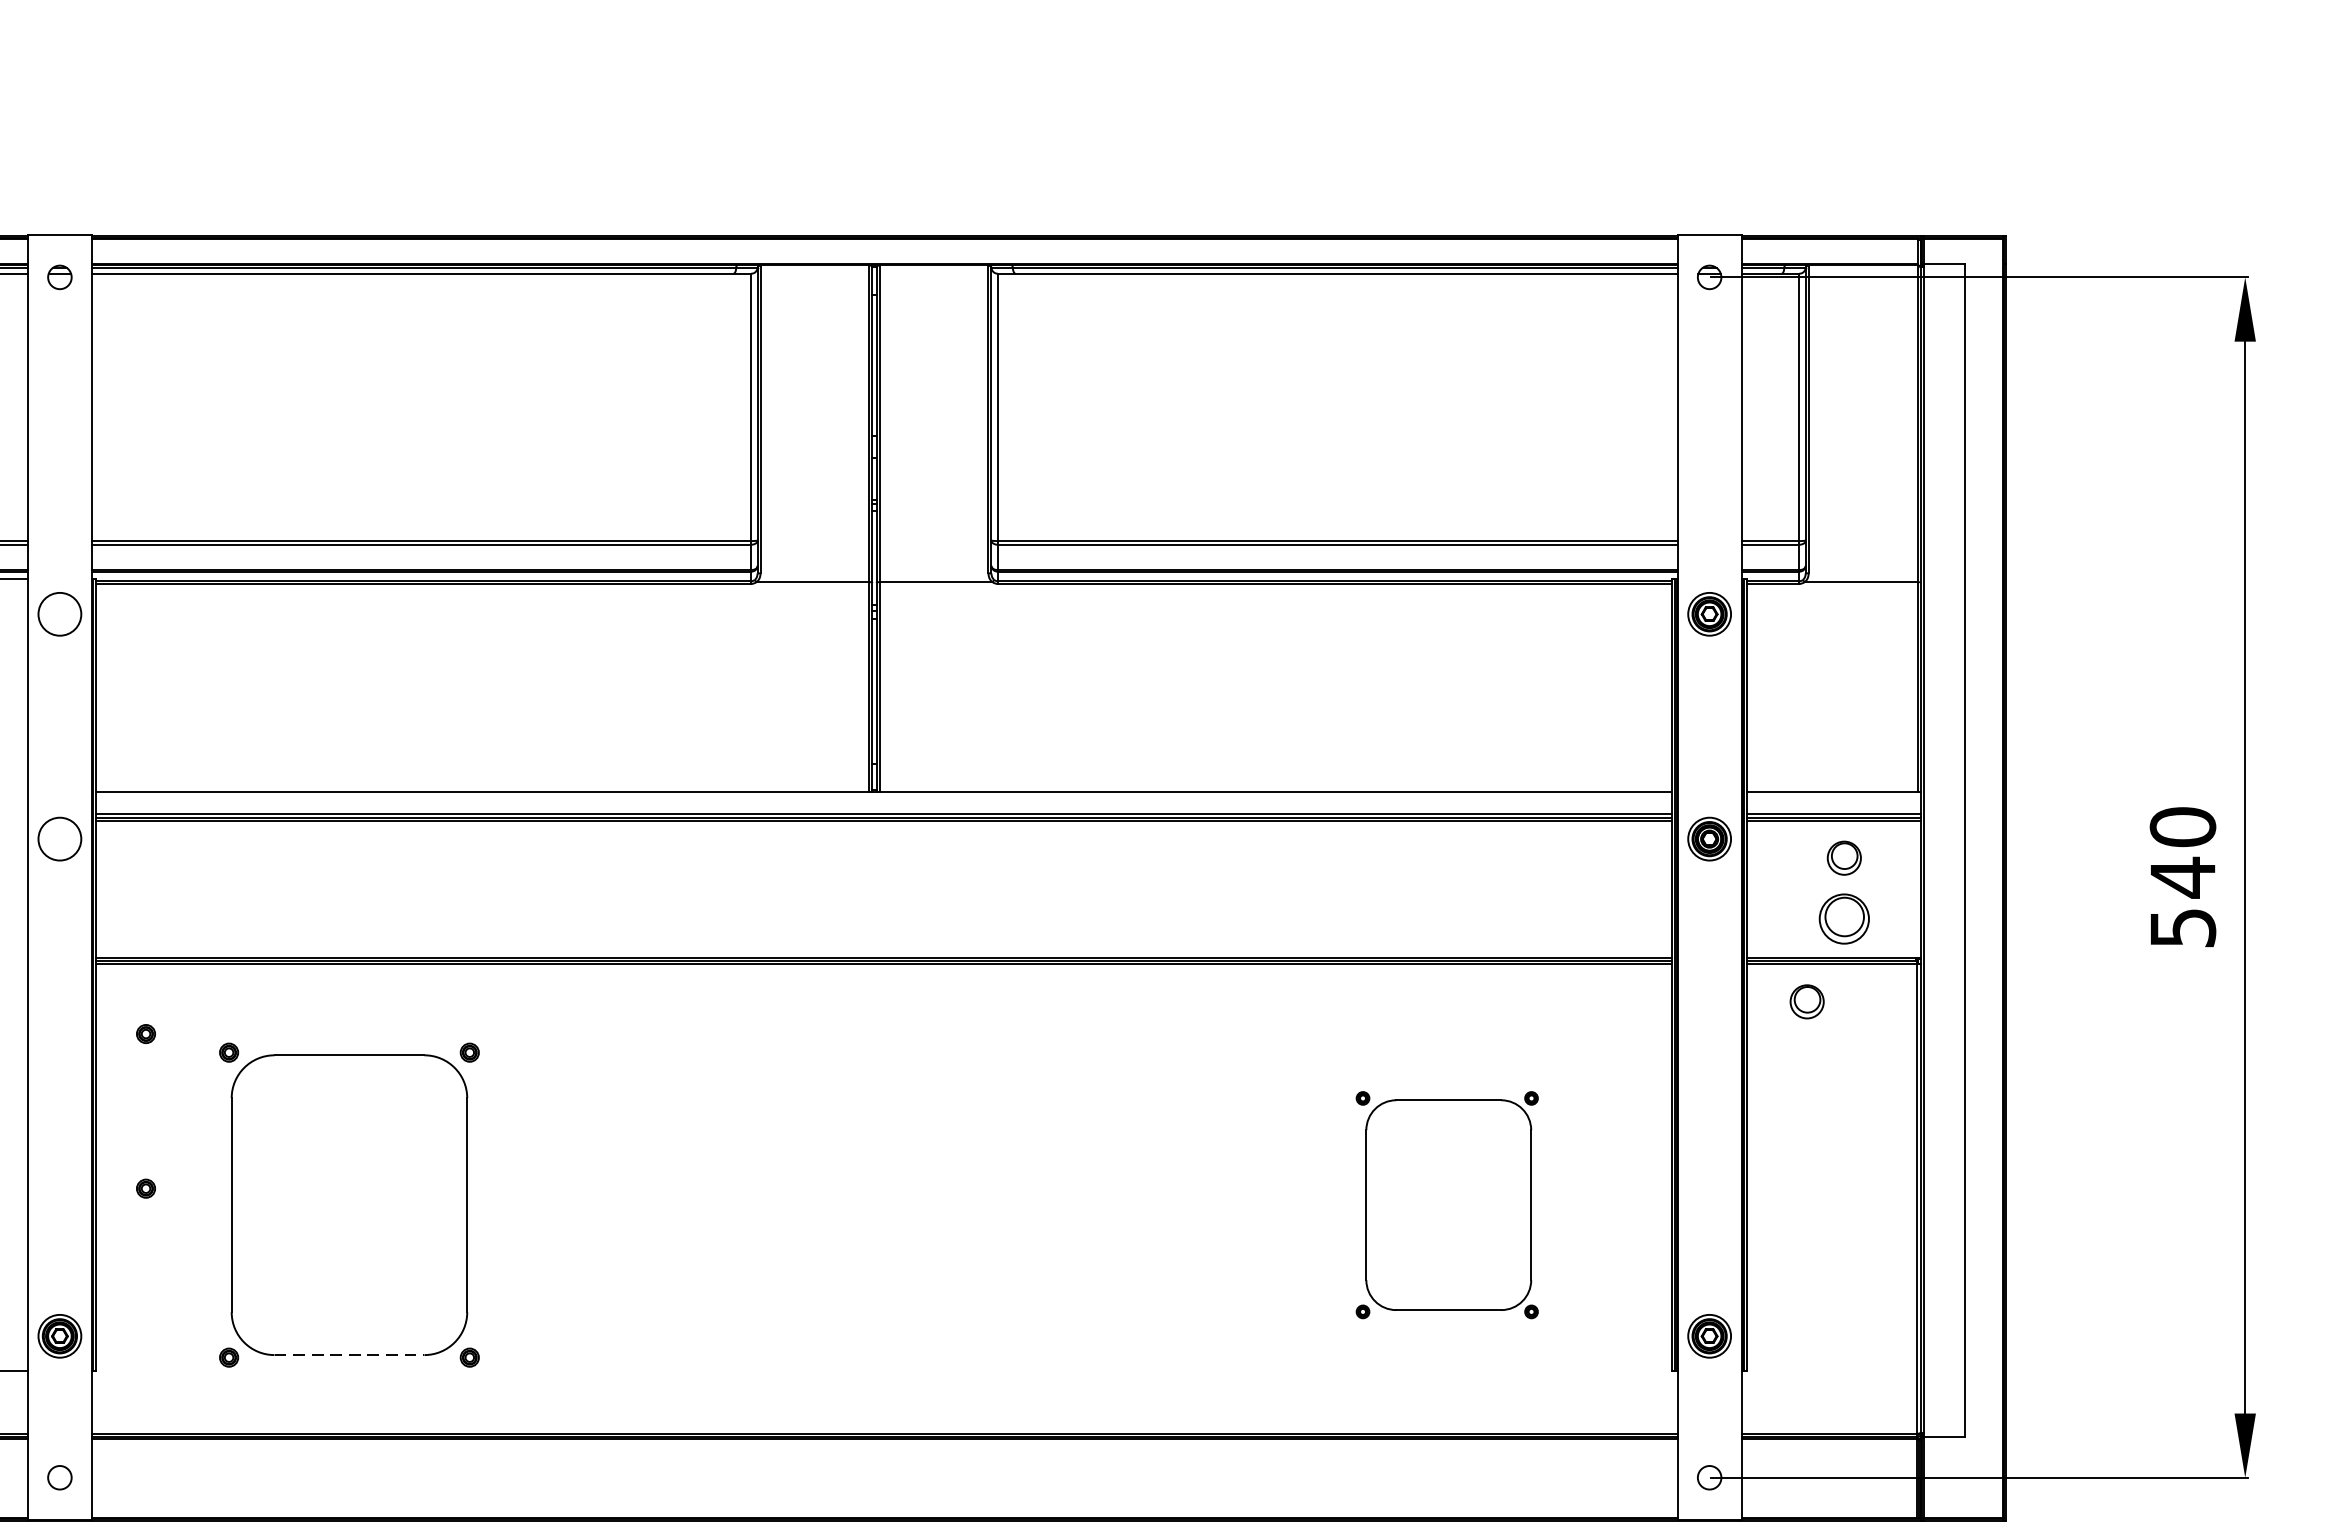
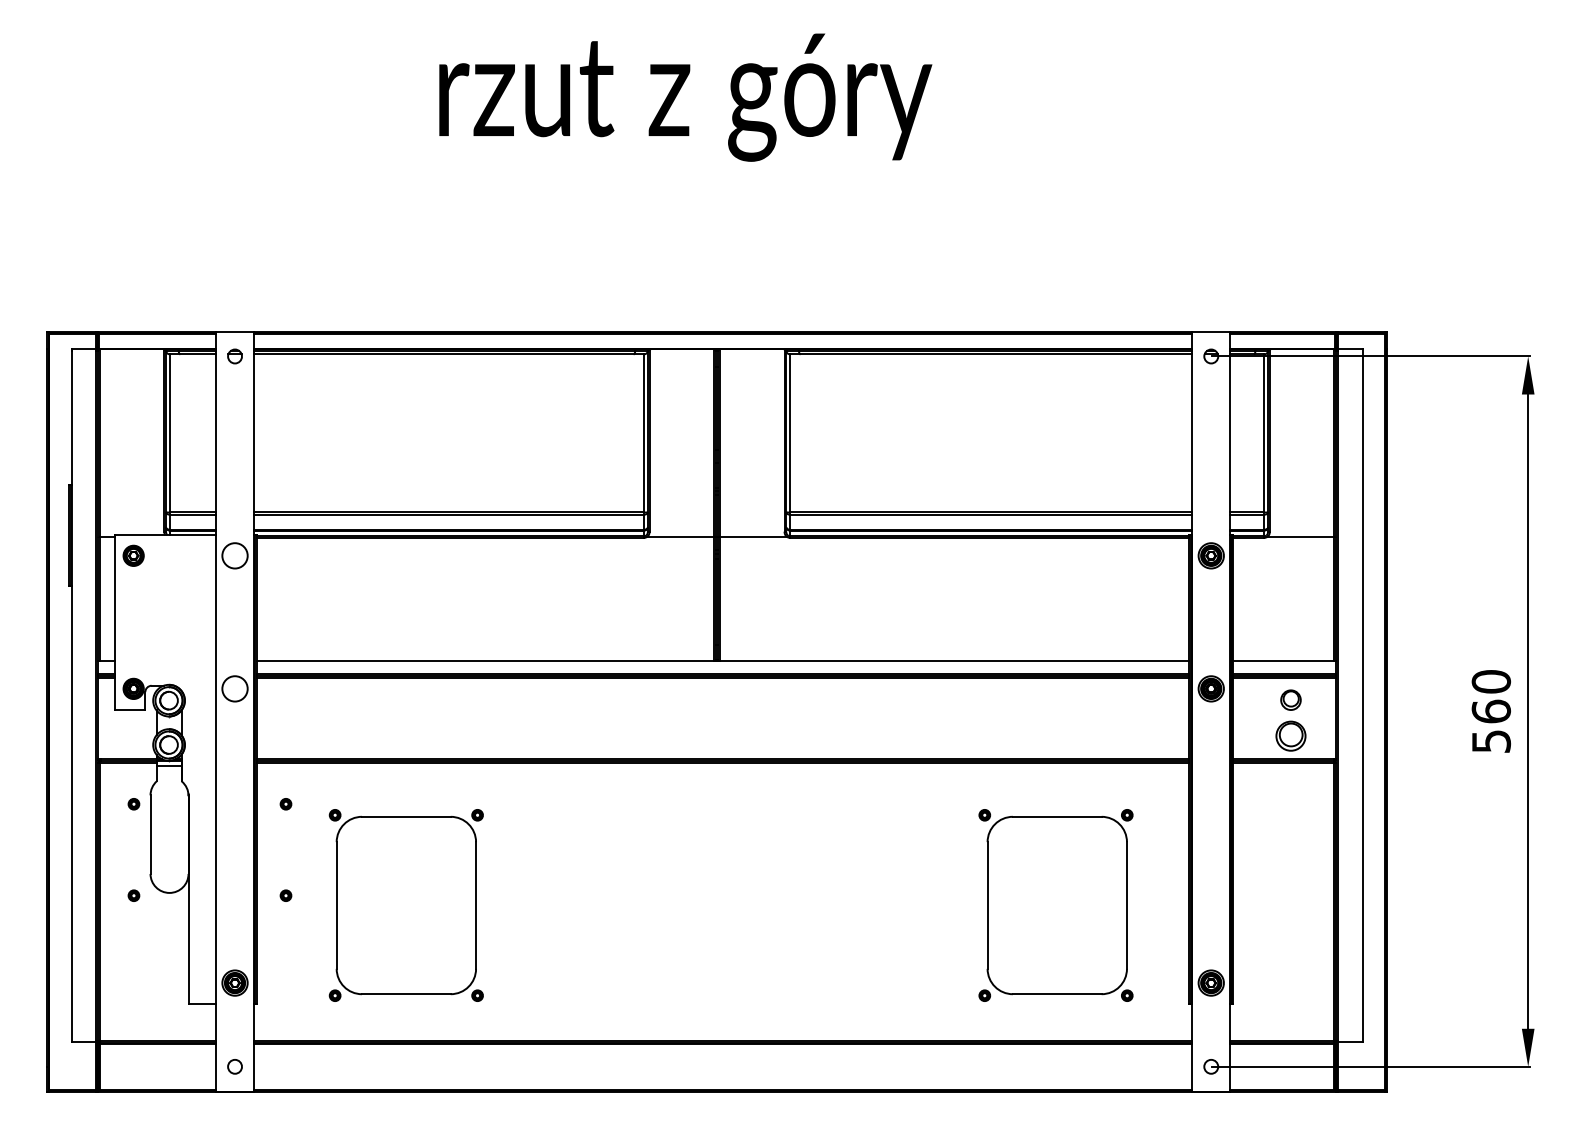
text: (2183, 877) -> (1491, 711), 540 -> 560
part: (1806, 1000) -> (1268, 784), removed
part: (1446, 1205) -> (1055, 905), size x1.43
line: (349, 1355) -> (406, 994), dashed -> solid

